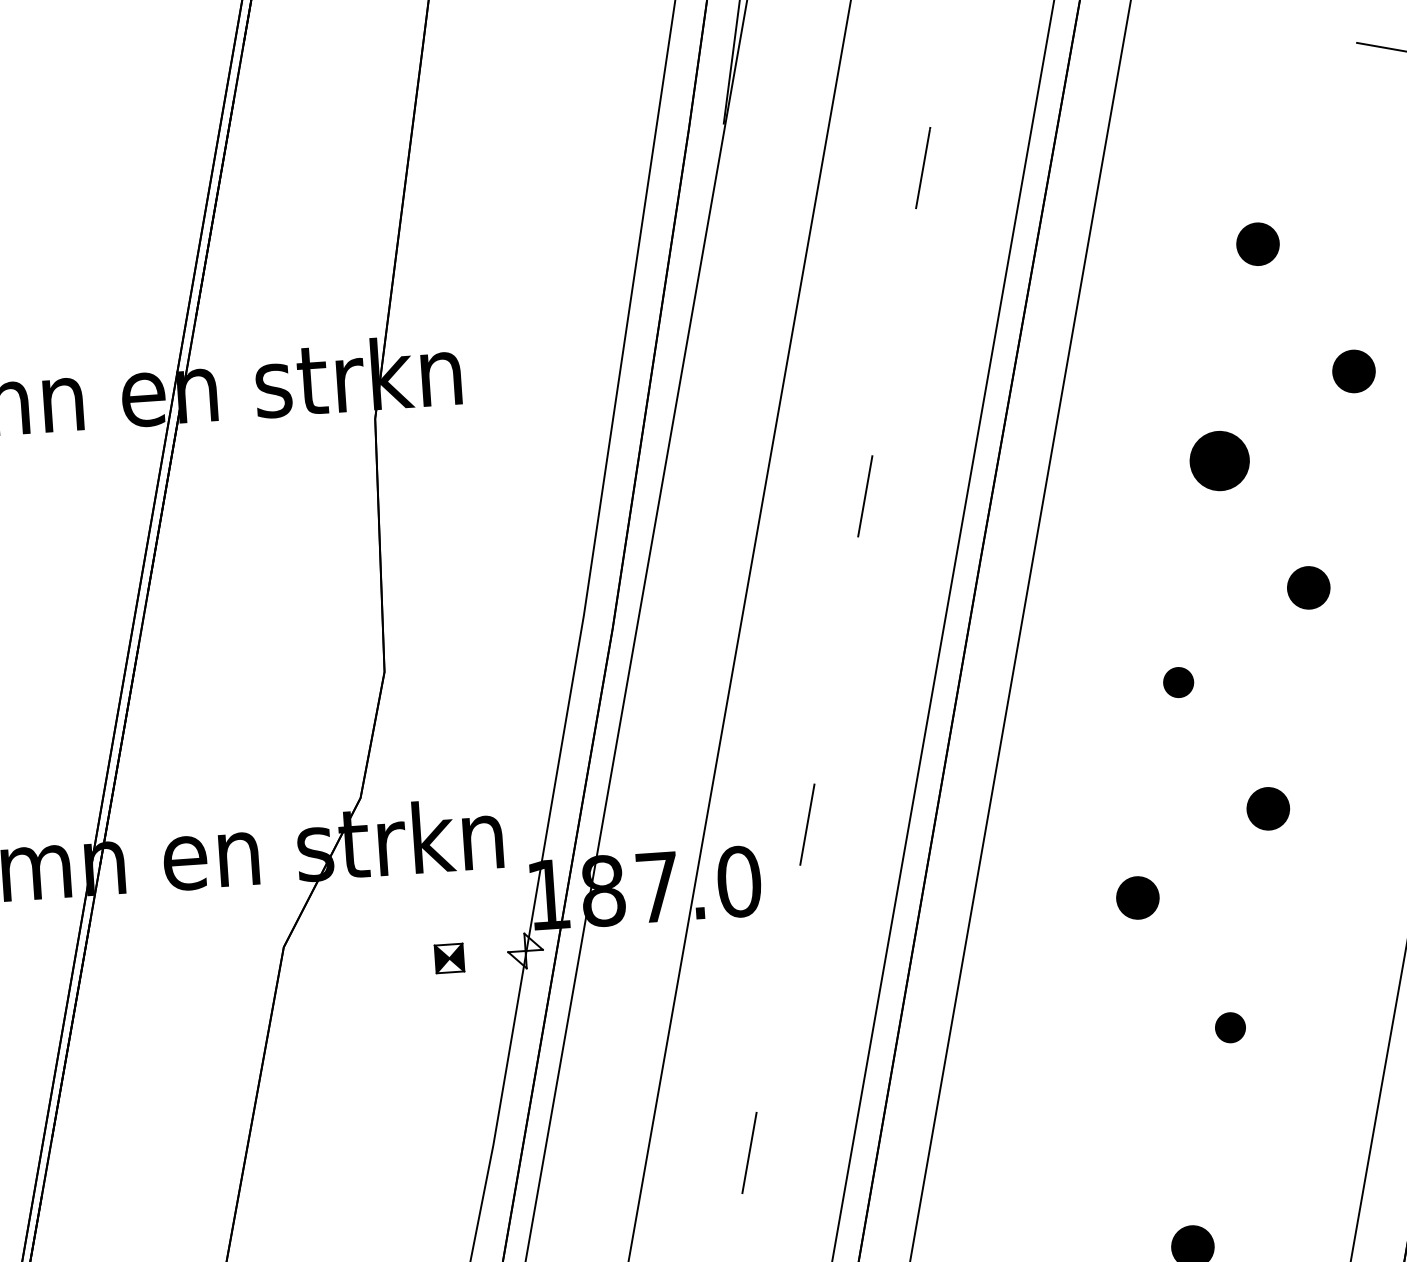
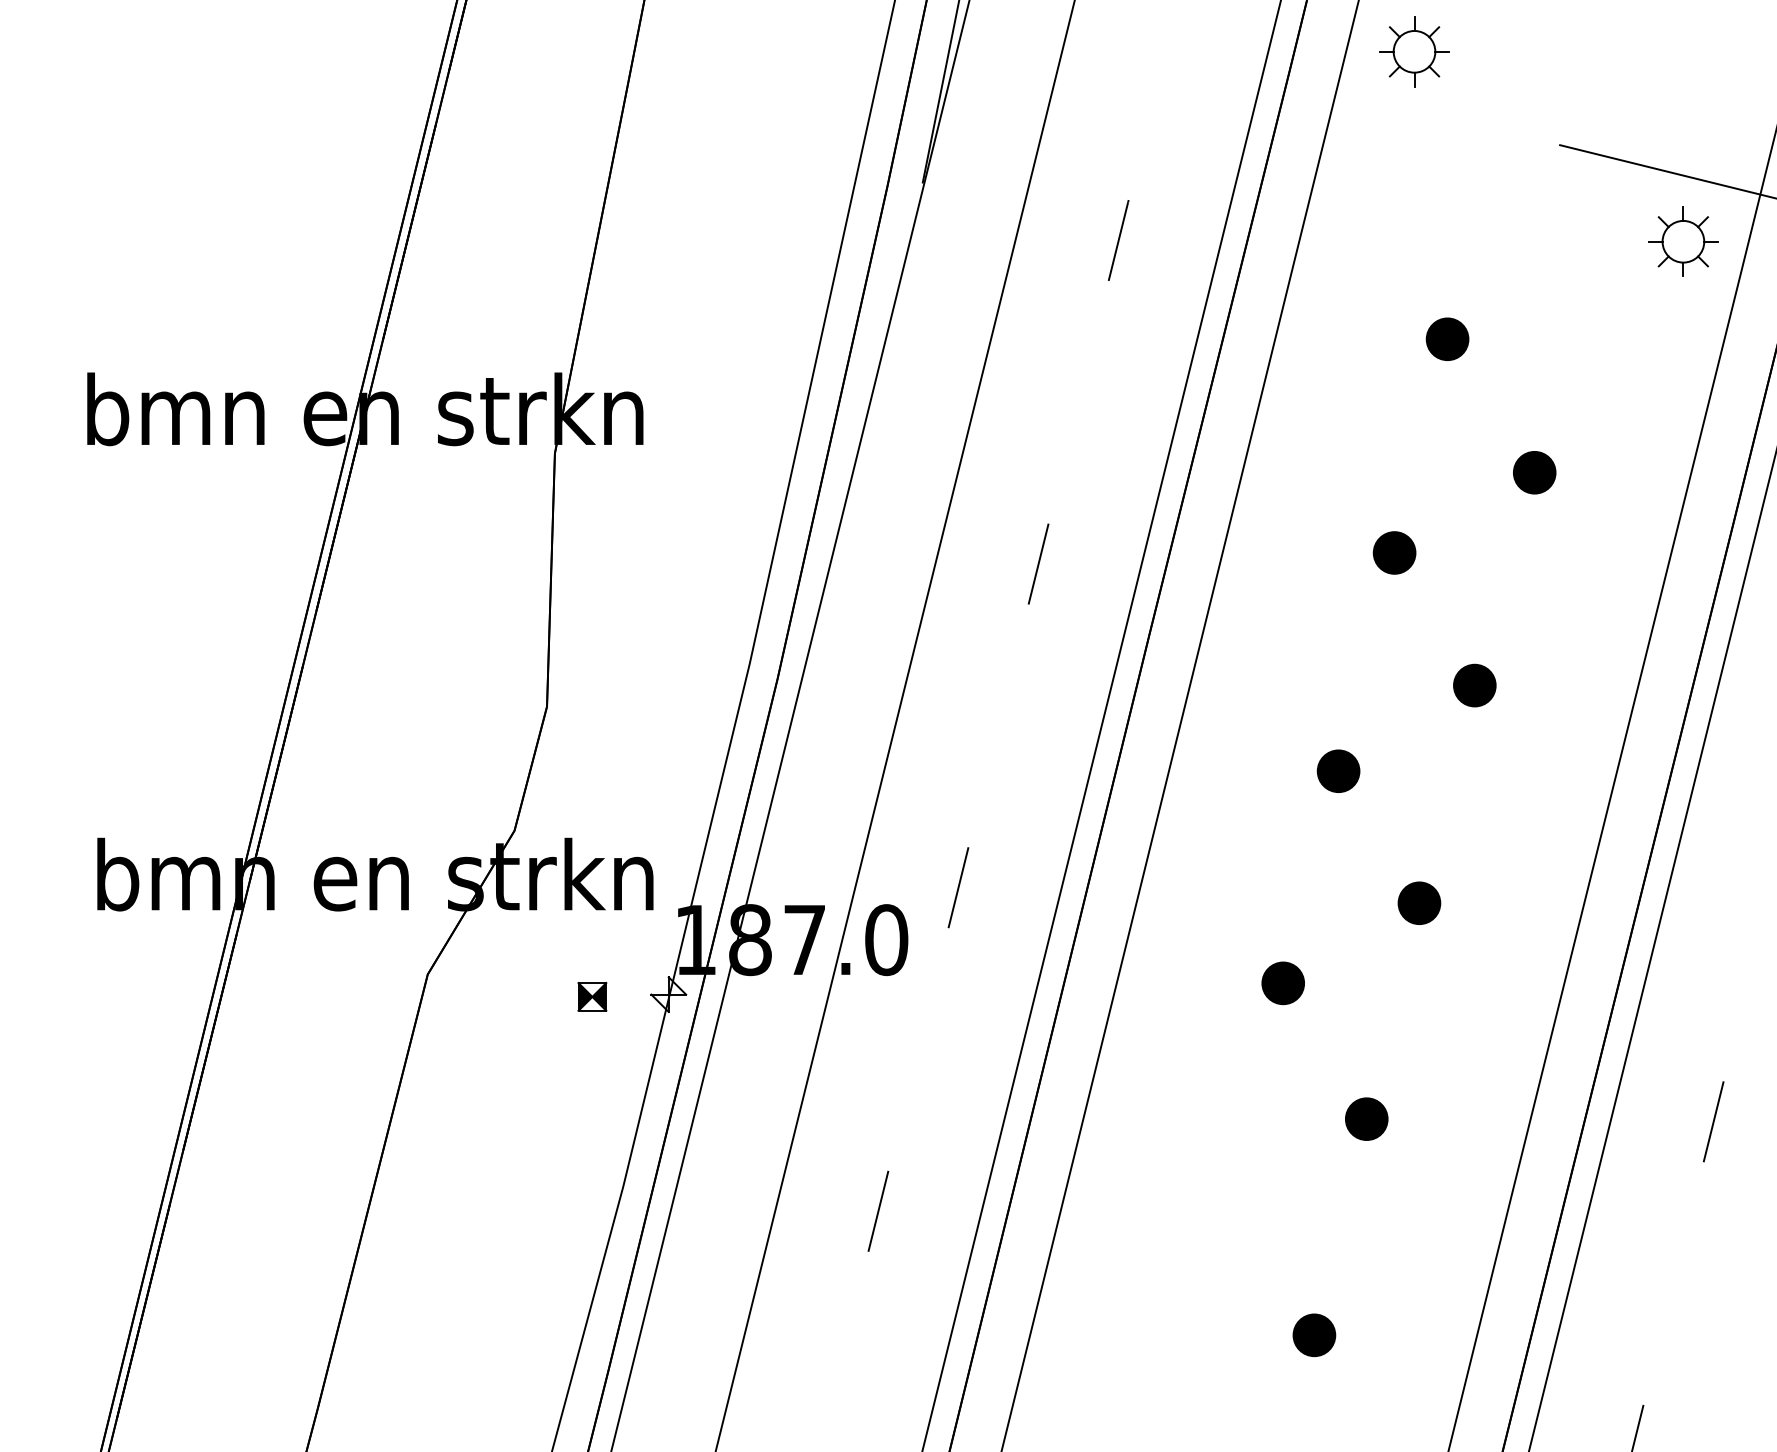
part: (1219, 460) -> (1394, 552), size x0.71
part: (1178, 681) -> (1338, 770), size x1.43
part: (1230, 1027) -> (1366, 1118), size x1.43

